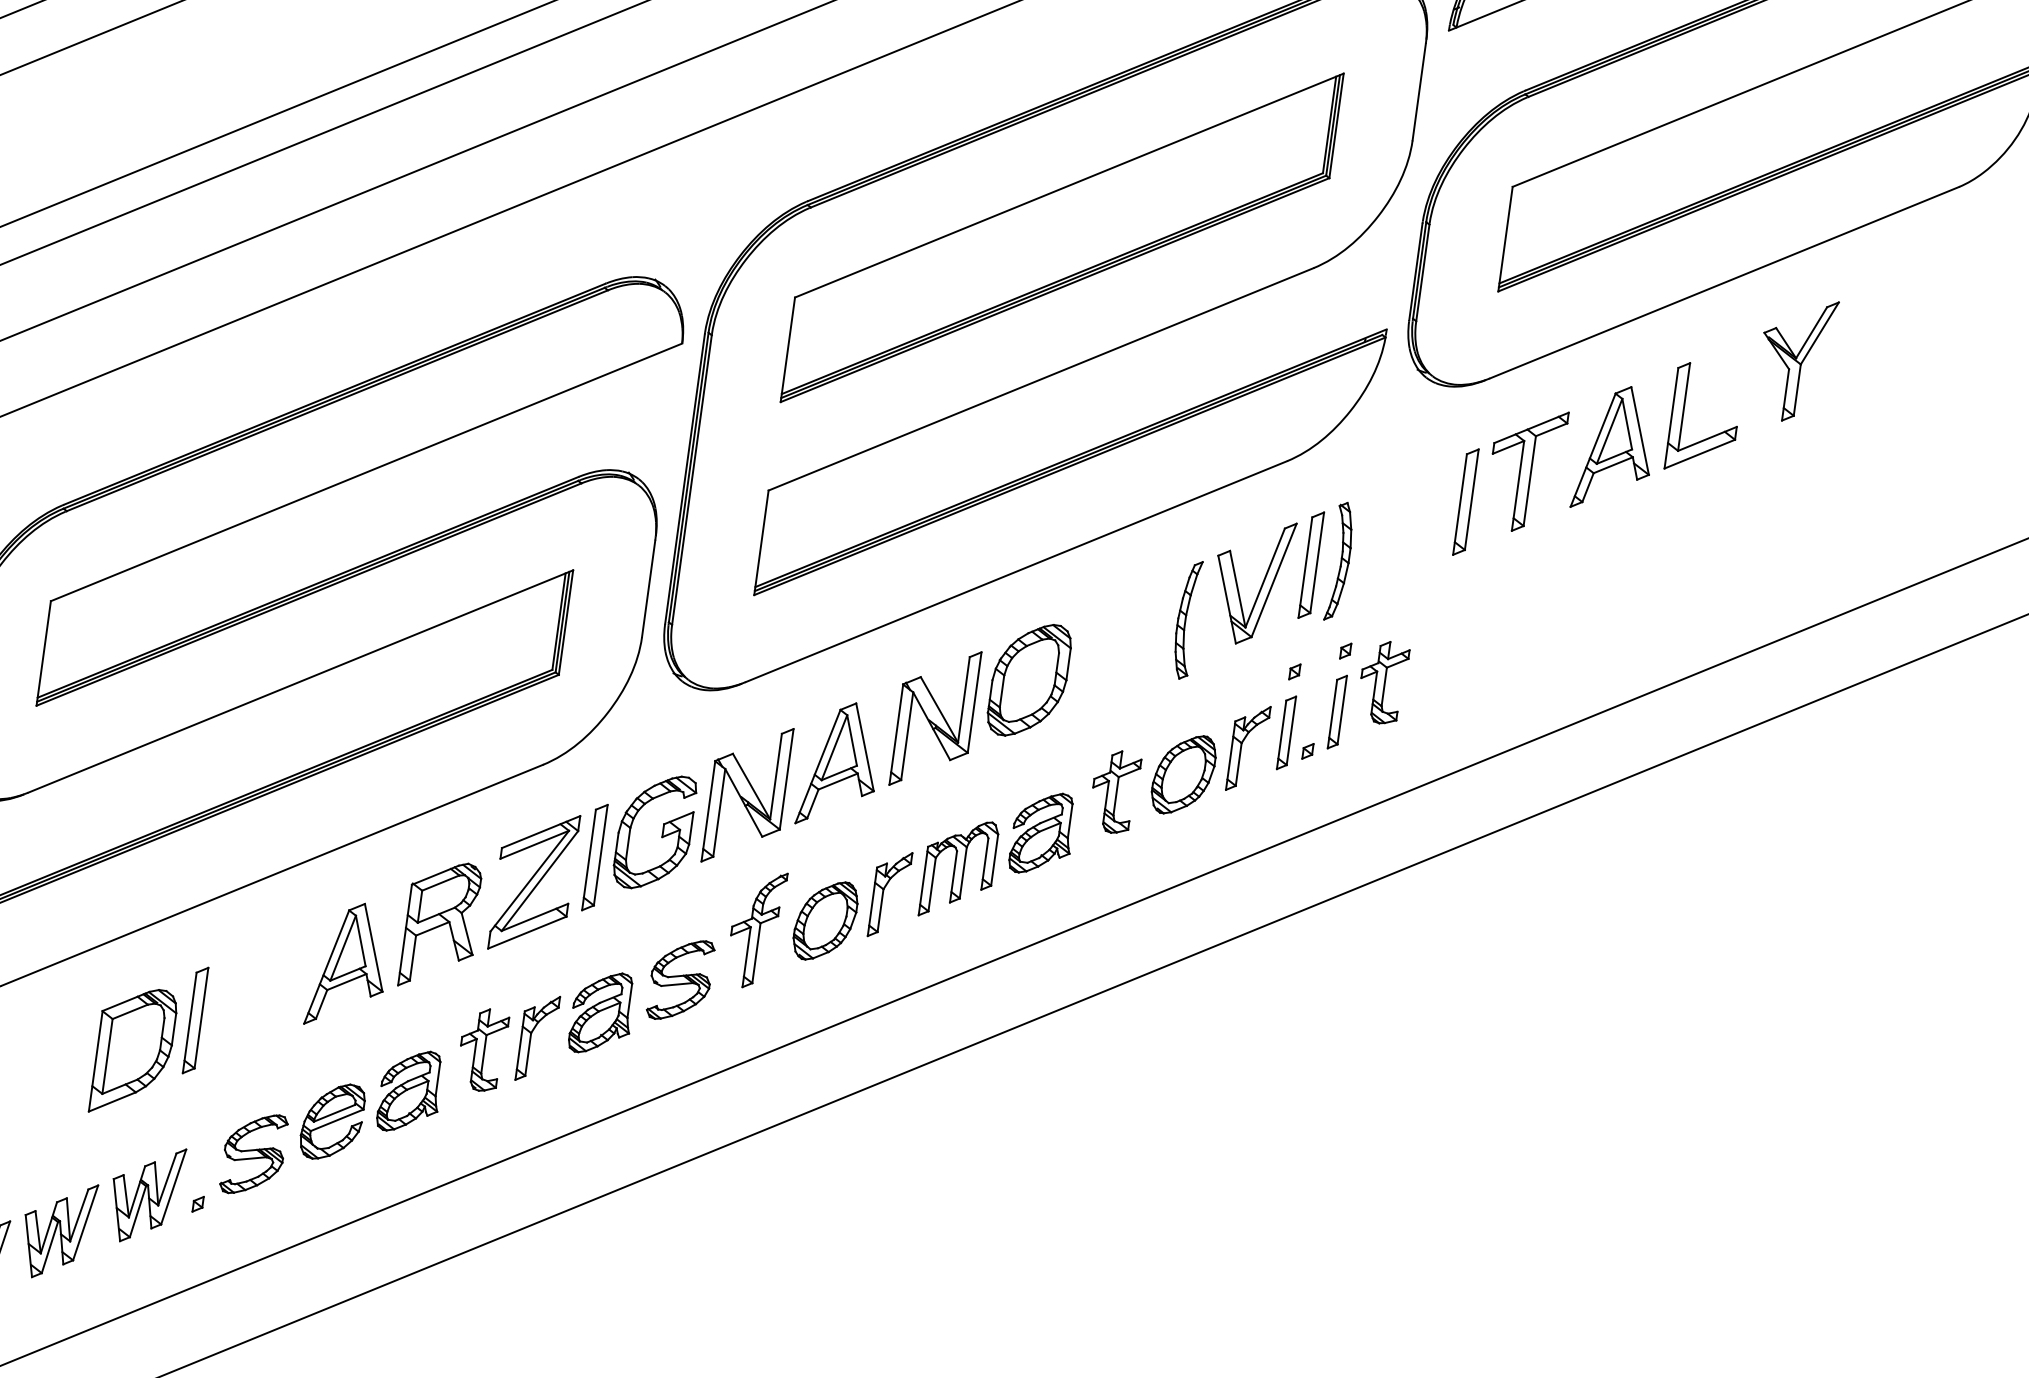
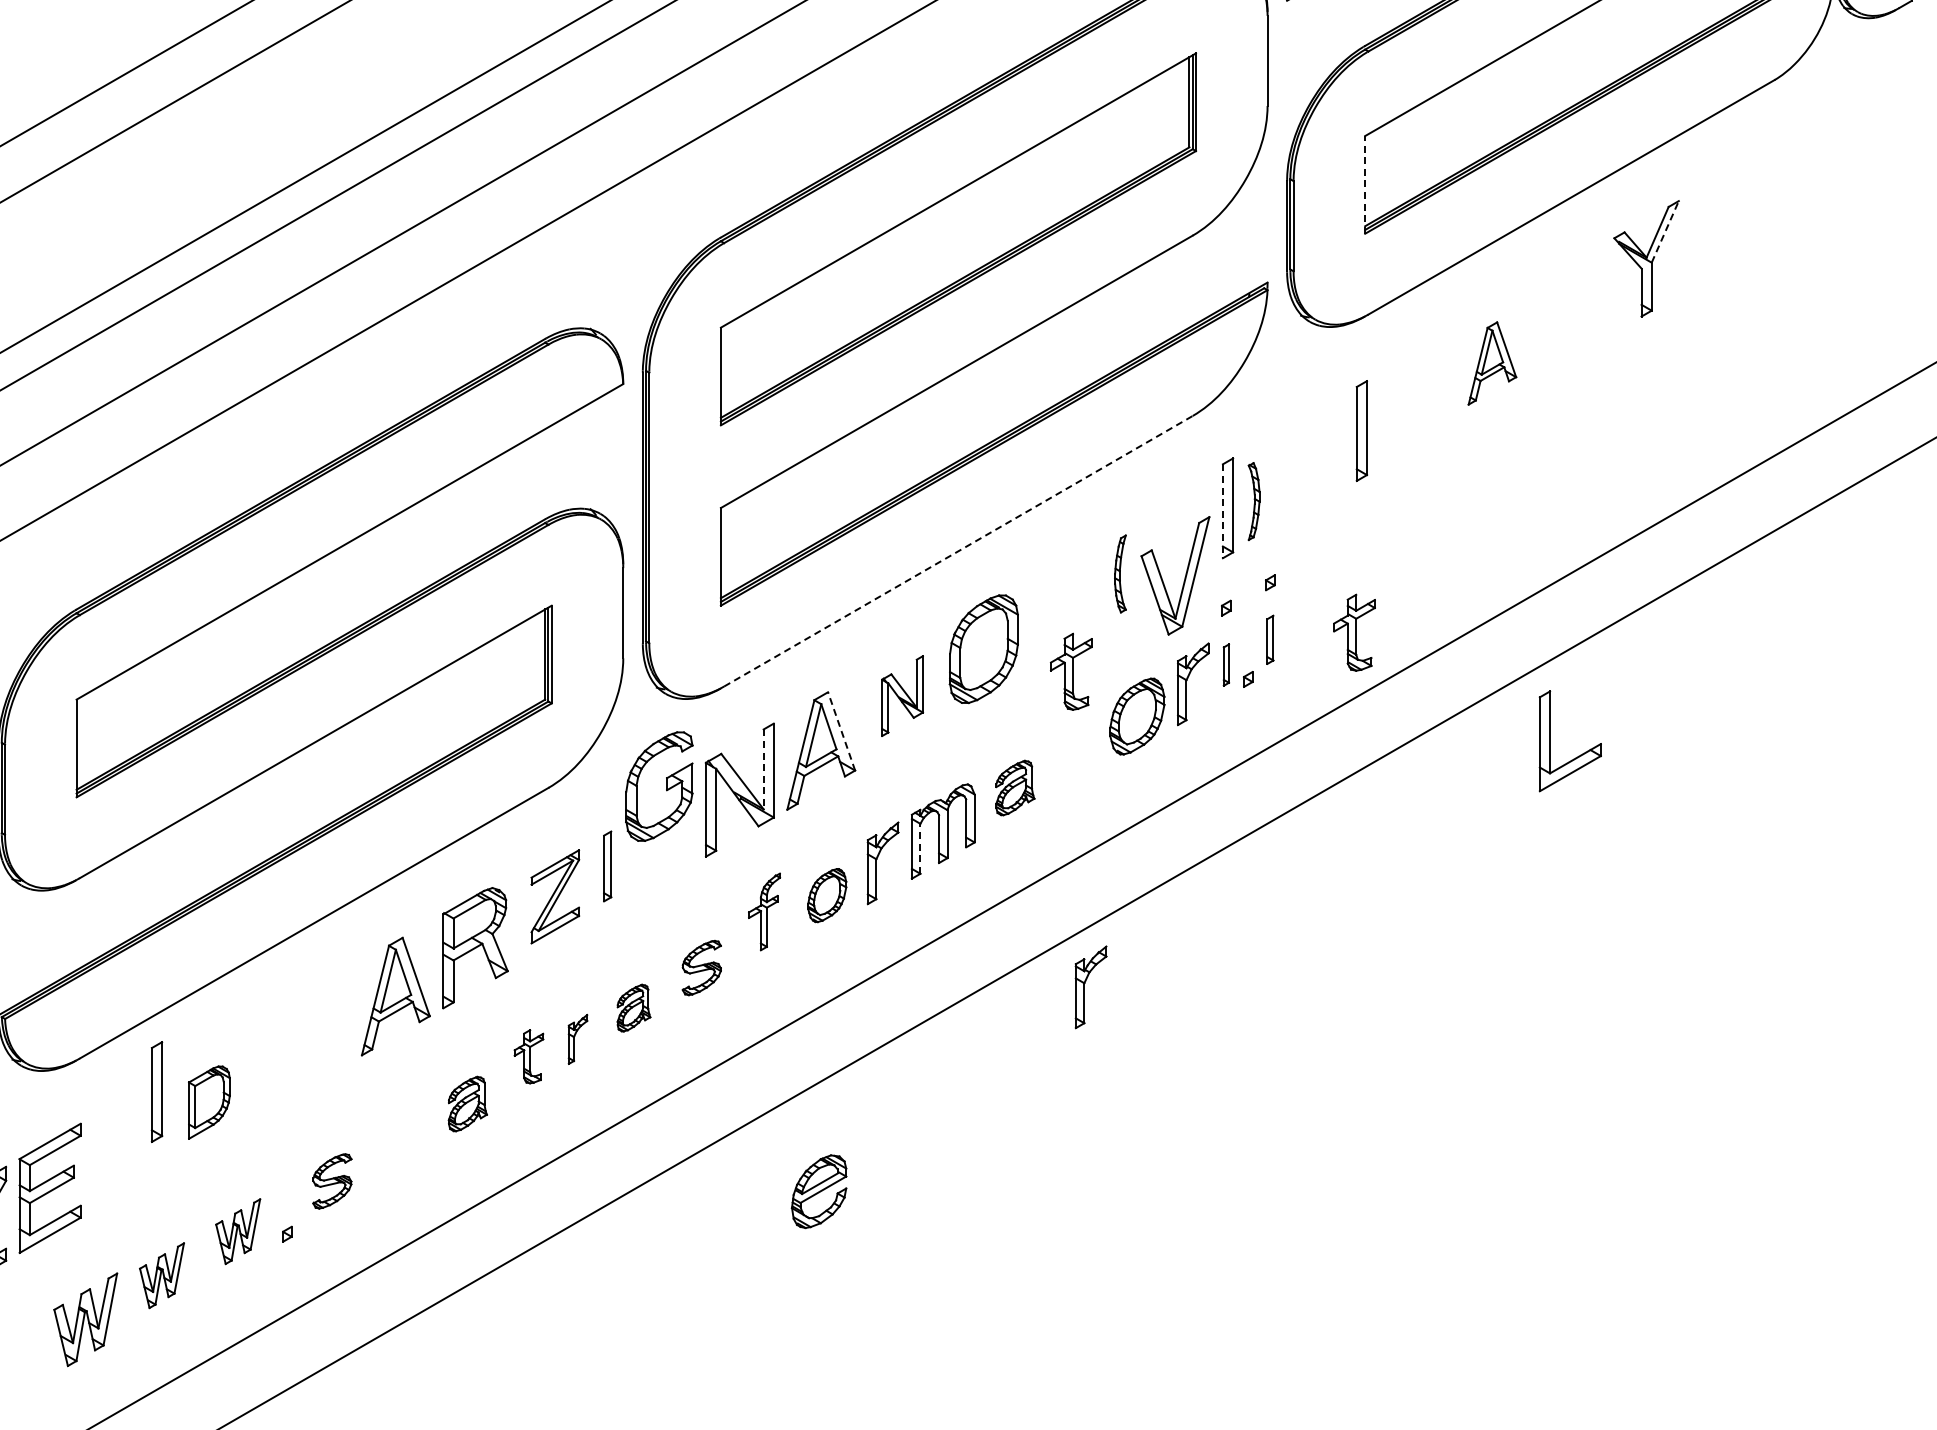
line: (1505, 238) -> (1365, 184), solid -> dashed
line: (1820, 333) -> (1665, 231), solid -> dashed
part: (1711, 435) -> (1578, 755), moved
part: (1615, 448) -> (1492, 363), size x0.7
part: (1525, 469) -> (1412, 393), removed
part: (1339, 561) -> (1253, 501), size x0.7
line: (1304, 567) -> (1222, 511), solid -> dashed
line: (1016, 571) -> (958, 551), solid -> dashed
part: (1261, 584) -> (1184, 577), moved
part: (1186, 619) -> (1120, 573), size x0.7
part: (1383, 682) -> (1354, 632), moved
part: (1337, 711) -> (1270, 639), size x0.7
part: (935, 717) -> (902, 695), size x0.6
part: (1286, 732) -> (1226, 664), size x0.6
line: (865, 746) -> (841, 730), solid -> dashed
line: (775, 776) -> (763, 769), solid -> dashed
part: (1115, 791) -> (1071, 671), moved
part: (1042, 832) -> (1015, 787), size x0.7
part: (662, 833) -> (666, 786), moved
part: (594, 857) -> (607, 866), size x0.7
part: (534, 882) -> (555, 896), size x0.7
line: (932, 884) -> (920, 848), solid -> dashed
part: (825, 920) -> (827, 895), size x0.7
part: (756, 928) -> (764, 911), size x0.7
part: (680, 979) -> (701, 967), size x0.7
part: (601, 1012) -> (633, 1007), size x0.6
part: (195, 1019) -> (156, 1091), moved
part: (537, 1038) -> (577, 1039), size x0.6
part: (482, 1049) -> (528, 1056), size x0.7
part: (134, 1051) -> (209, 1102), size x0.6
part: (1093, 1057) -> (1090, 987), added
part: (410, 1090) -> (467, 1103), size x0.7
part: (331, 1121) -> (818, 1191), moved
part: (254, 1154) -> (332, 1181), size x0.7
part: (145, 1194) -> (237, 1231), size x0.7
part: (57, 1229) -> (161, 1275), size x0.7

